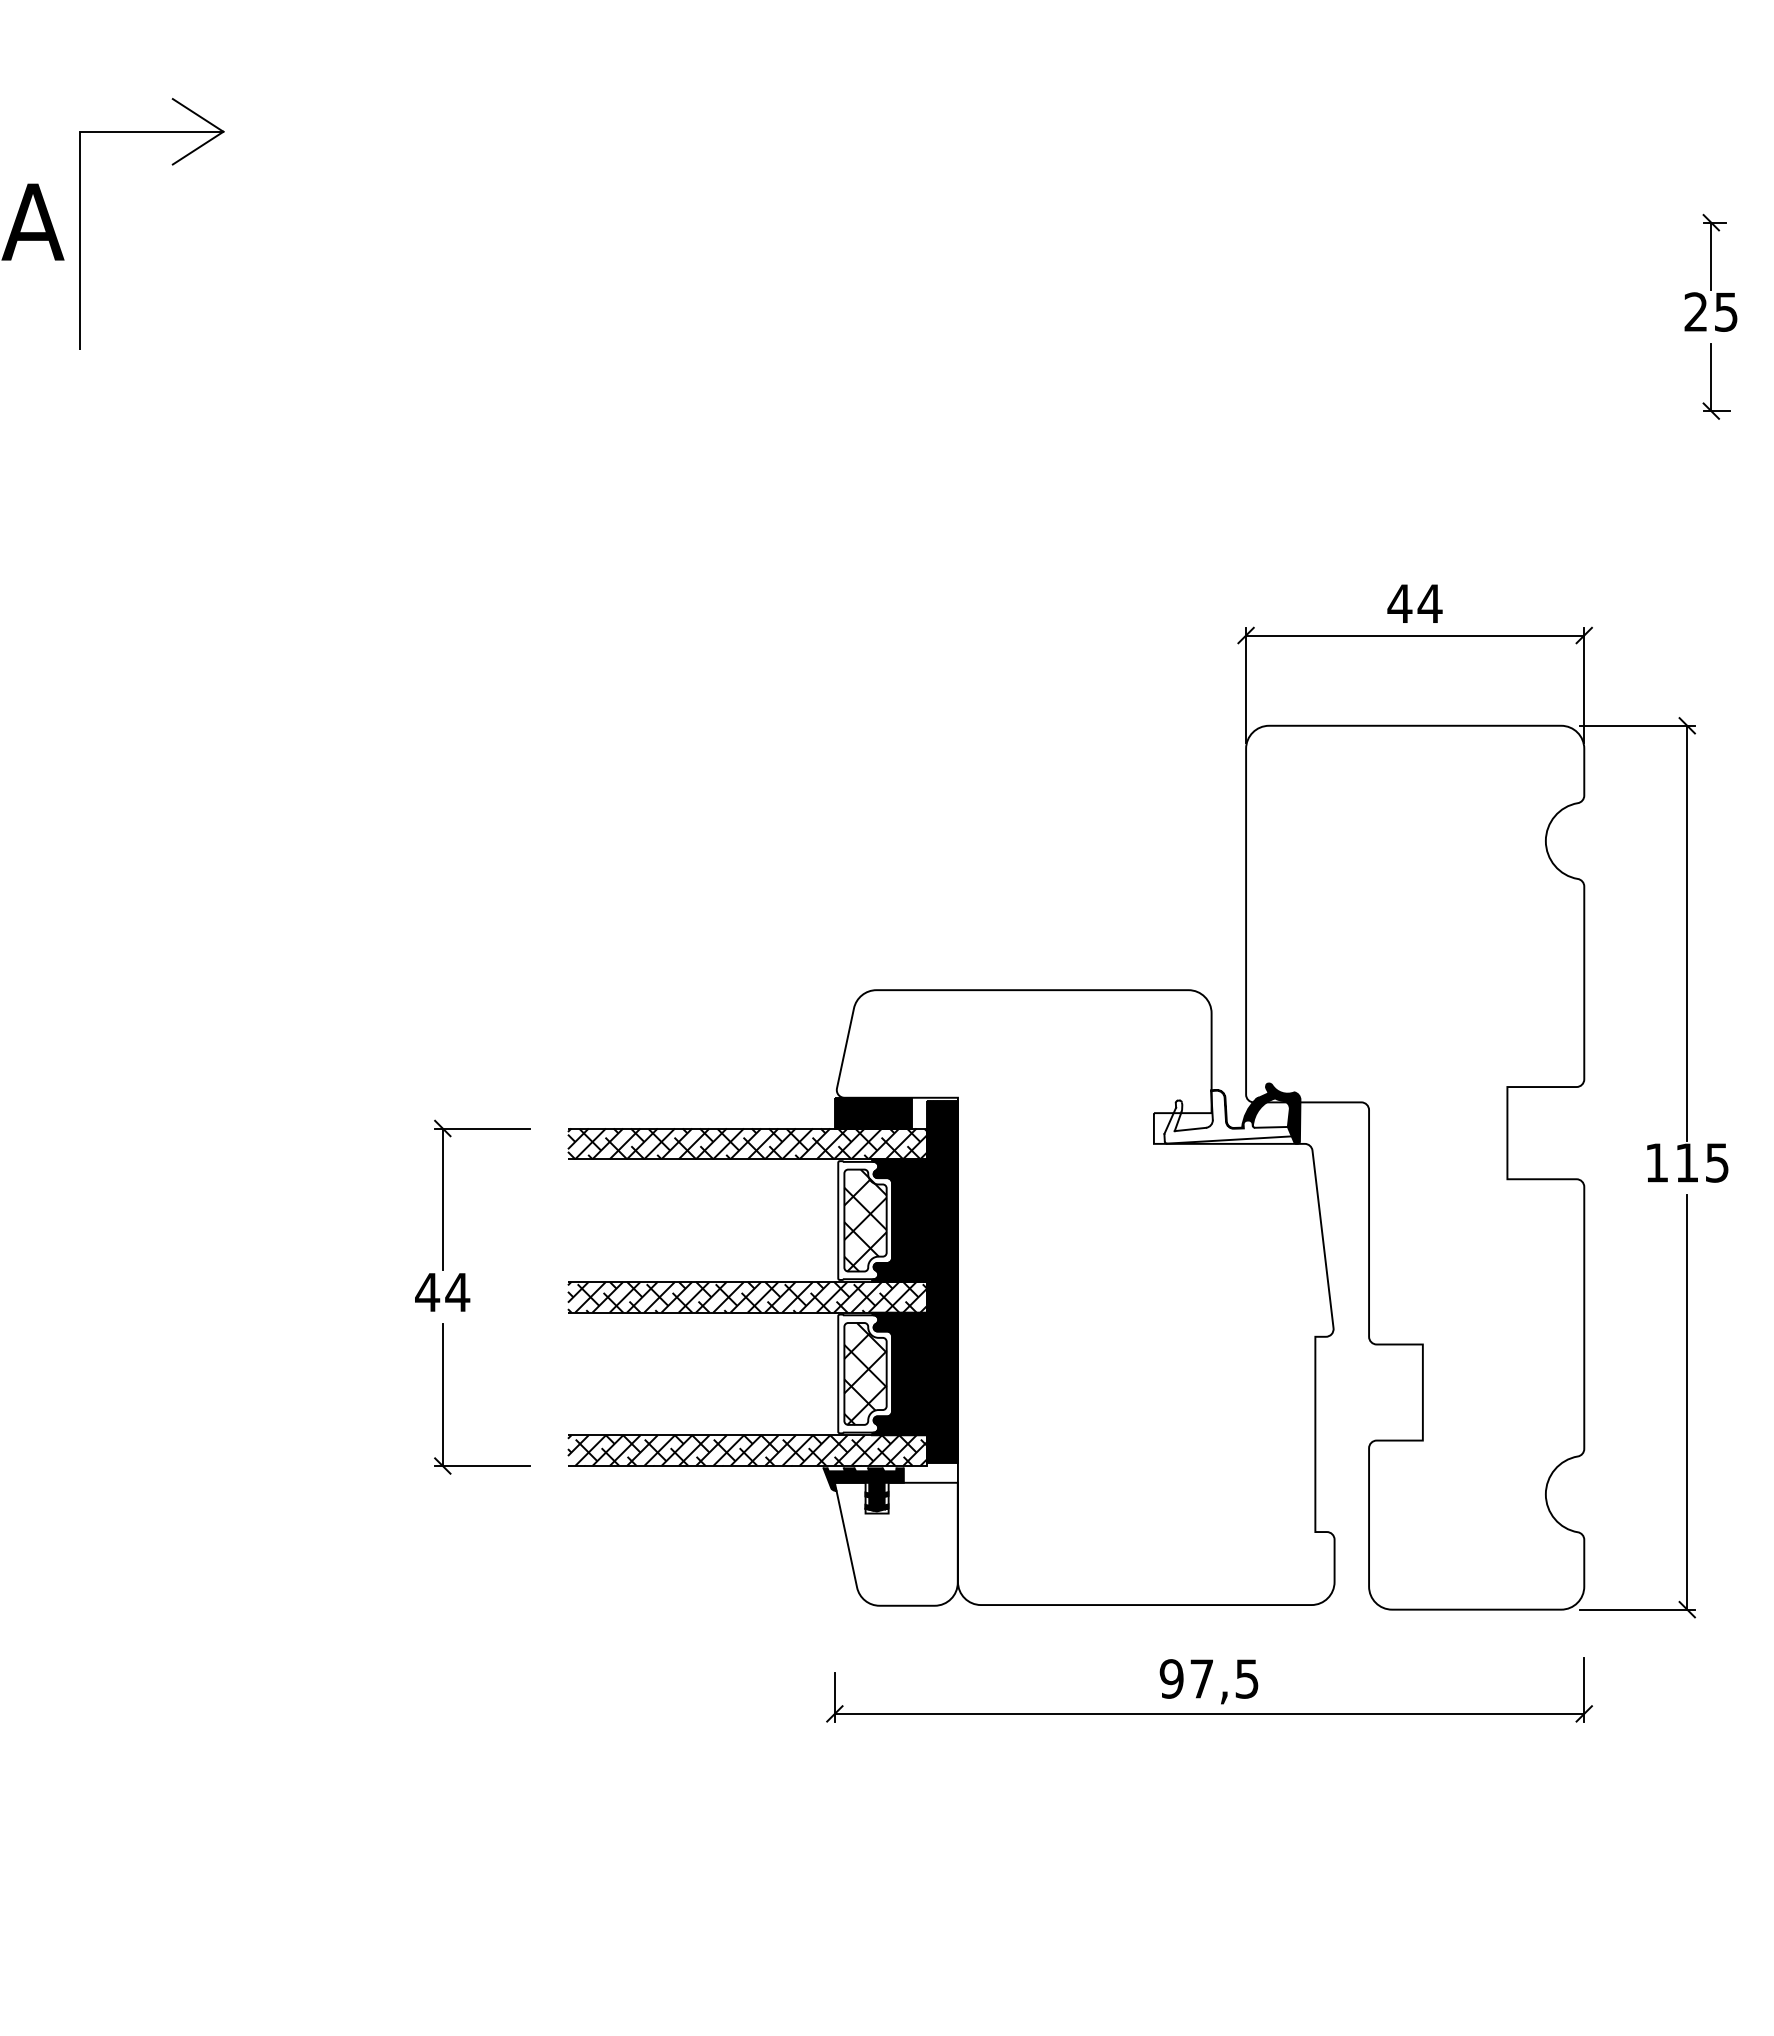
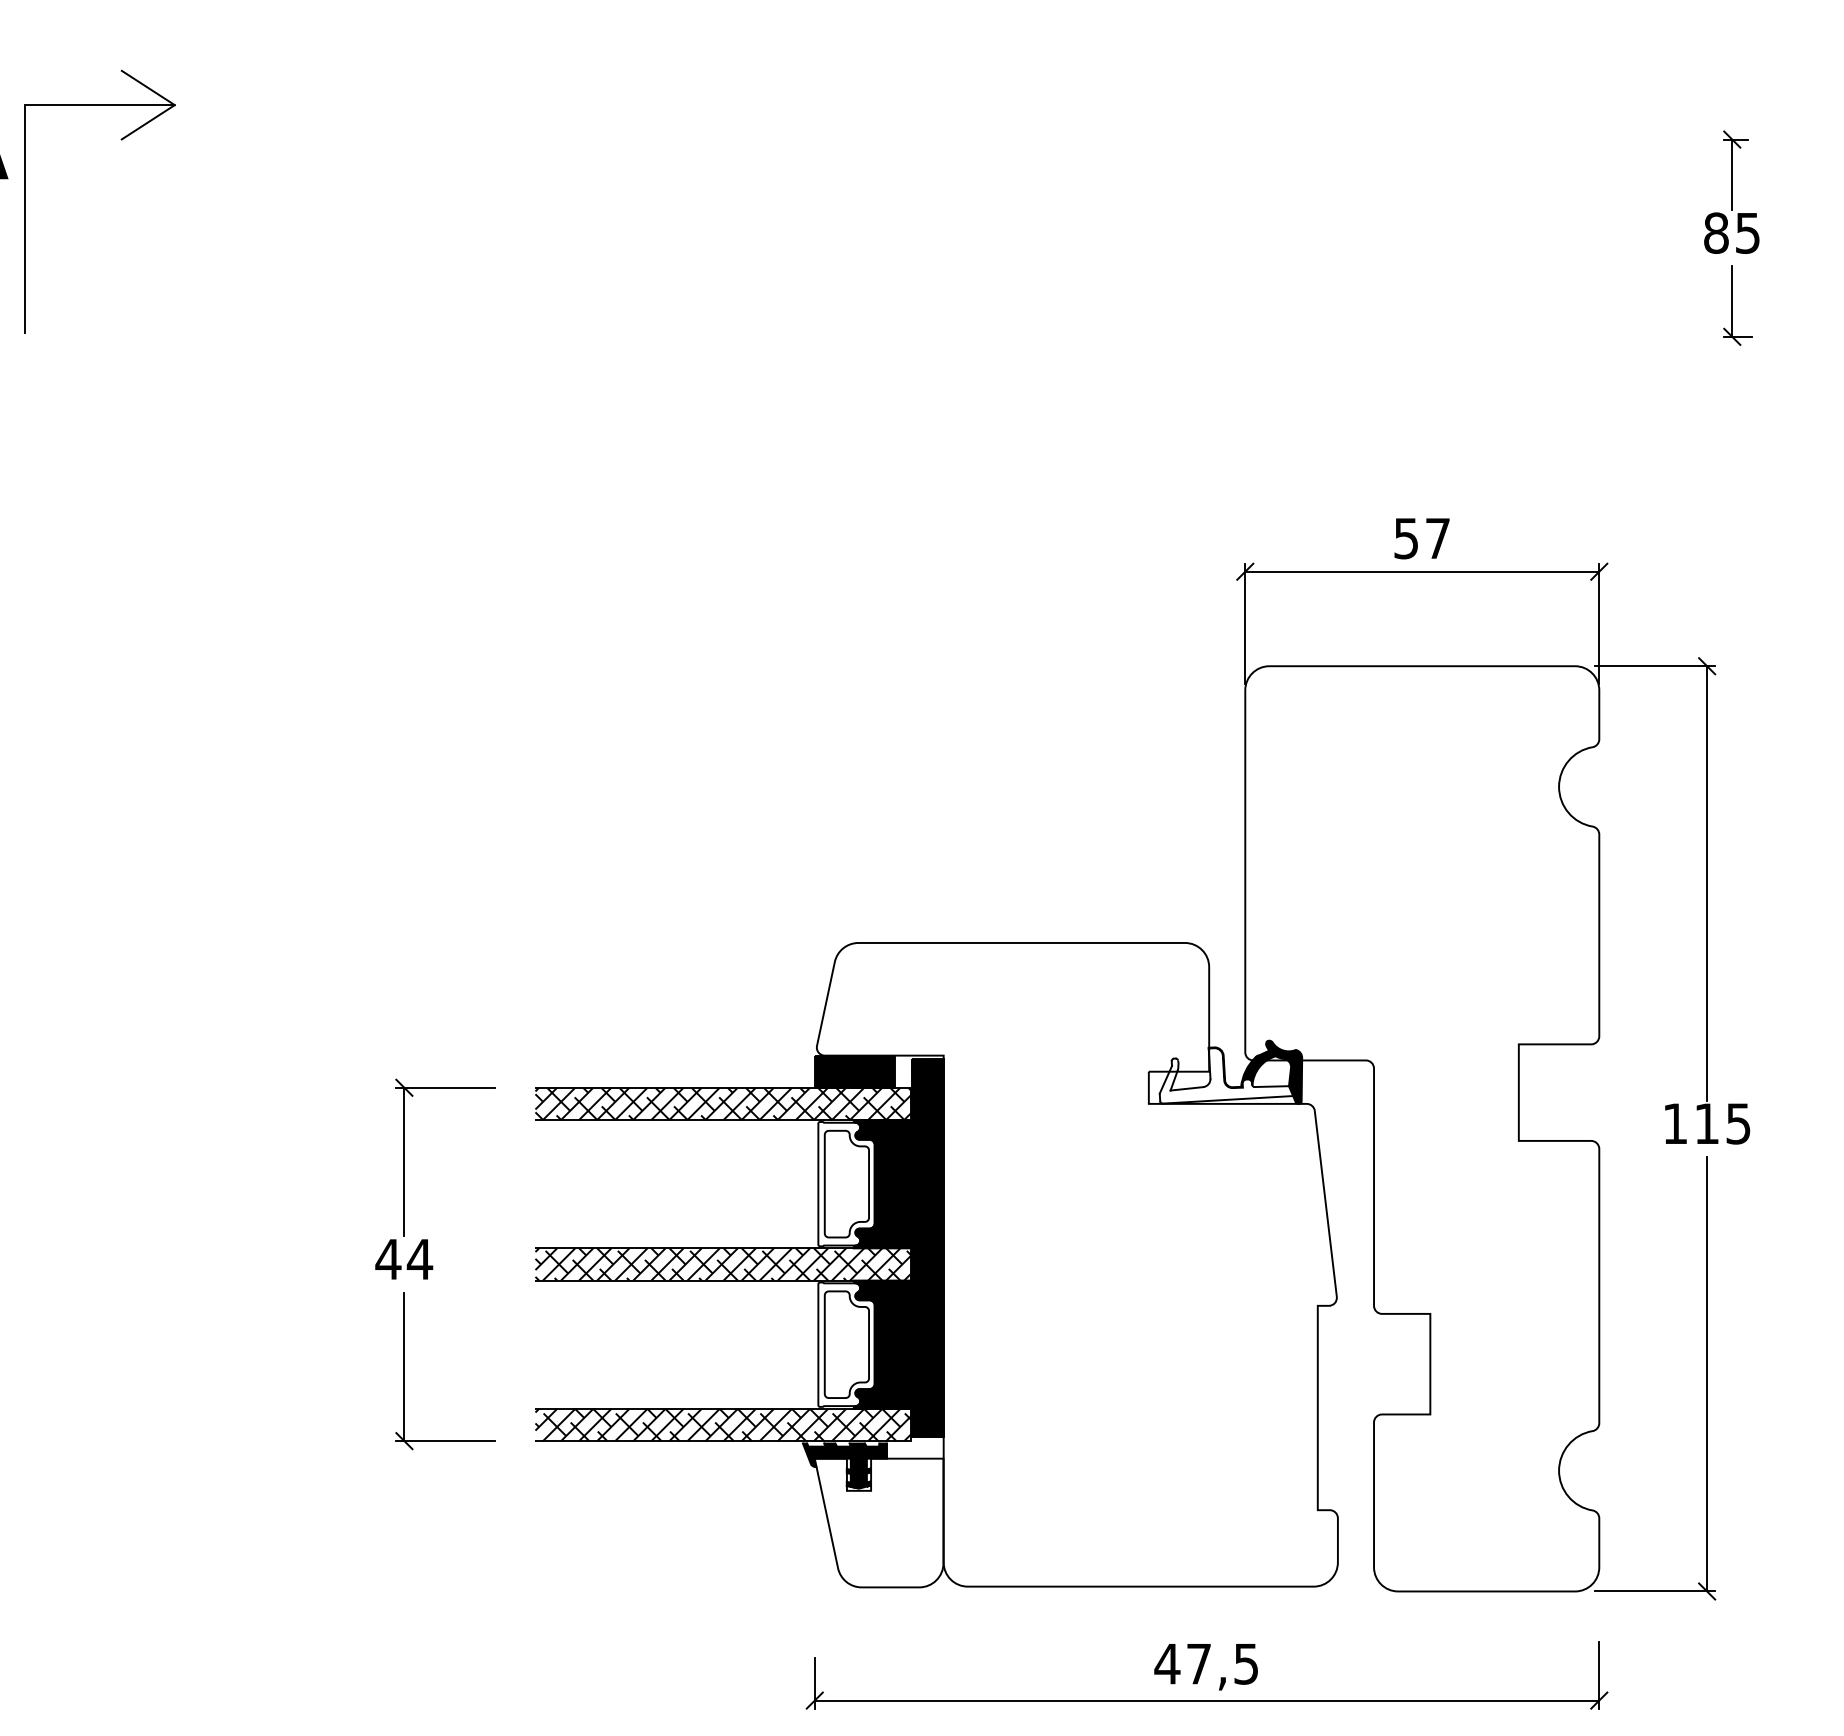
part: (172, 165) -> (121, 140), moved
text: (1695, 311) -> (1715, 232), 25 -> 85
text: (1414, 603) -> (1421, 538), 44 -> 57
hatch: (865, 1220) -> (846, 1184), removed
hatch: (865, 1373) -> (846, 1344), removed
text: (1171, 1678) -> (1167, 1663), 97,5 -> 47,5

